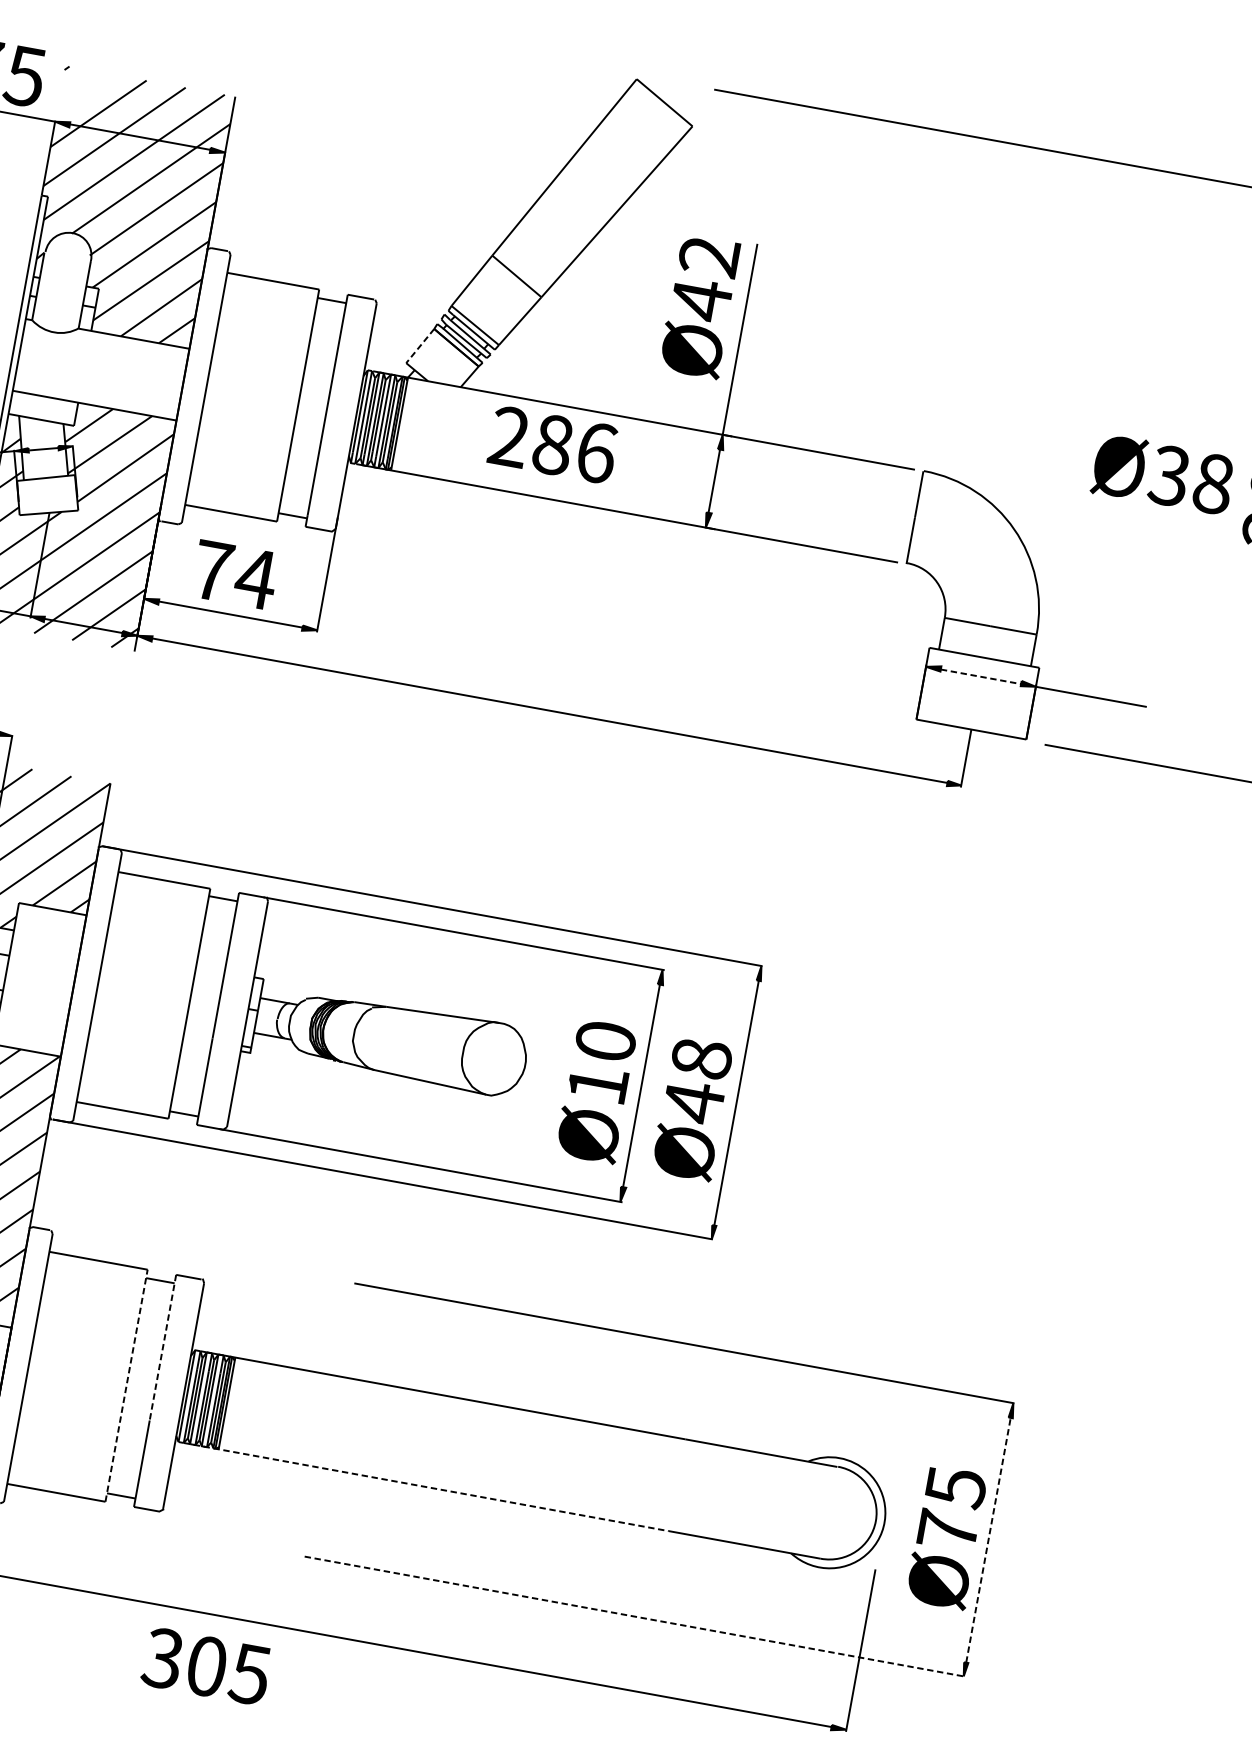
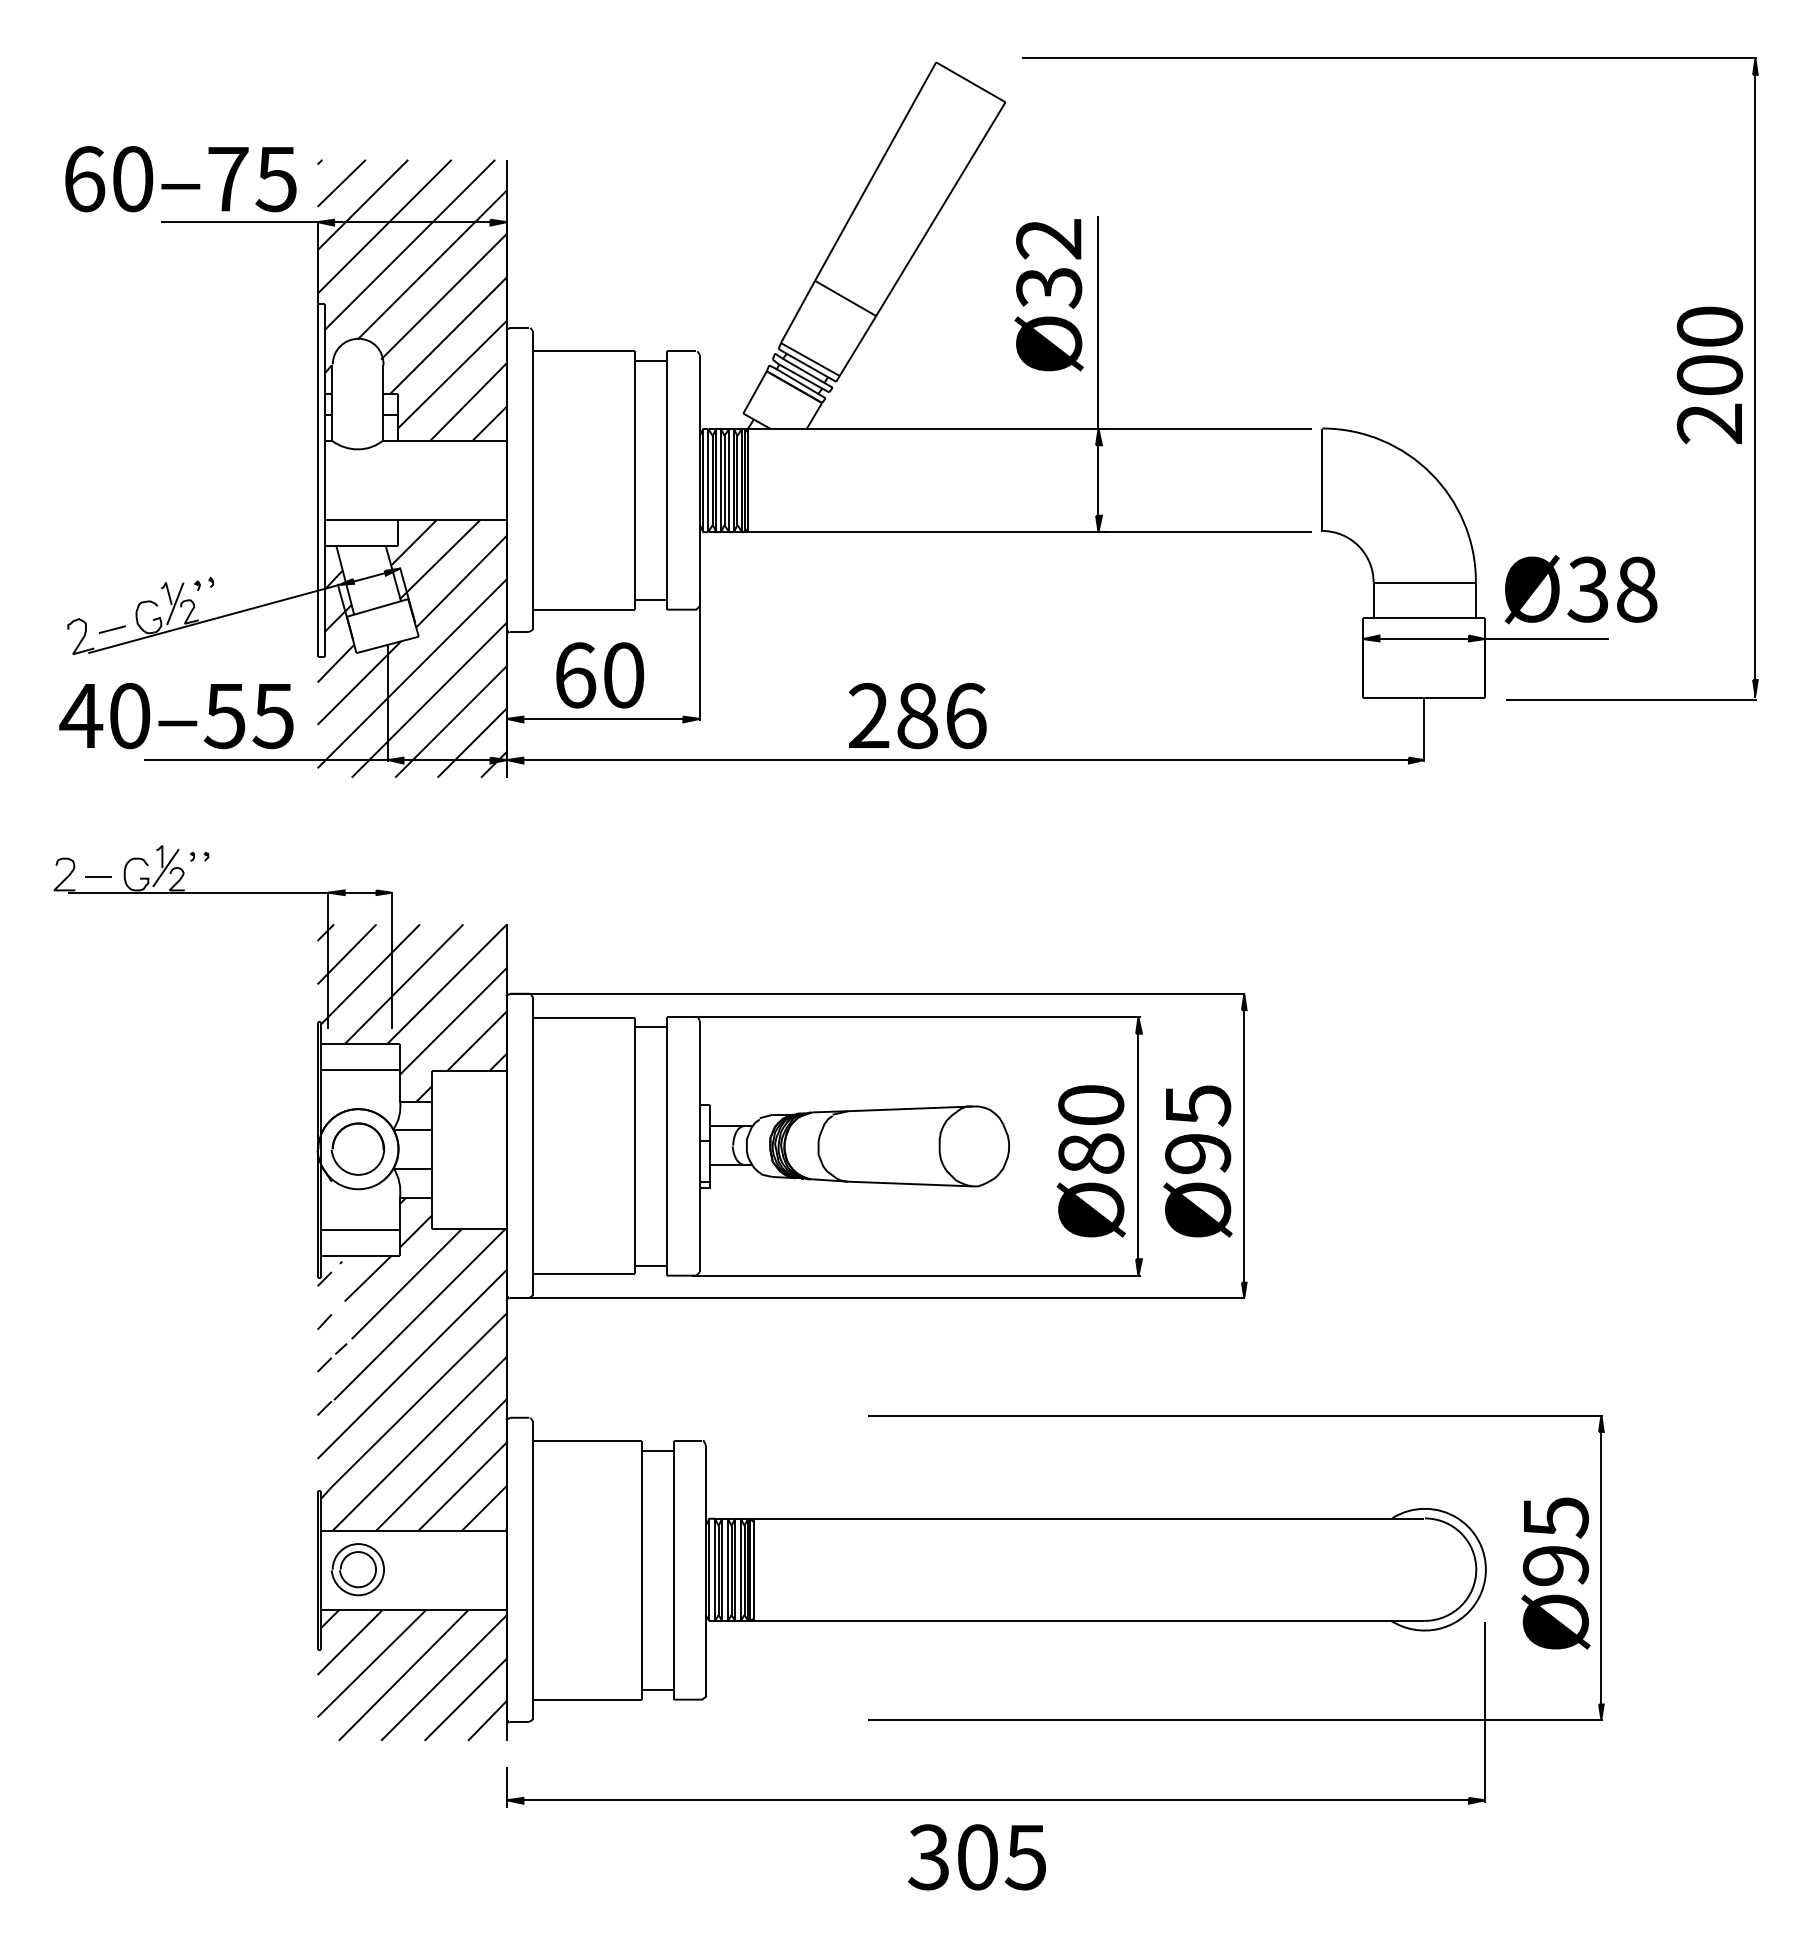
line: (82, 90) -> (341, 183), added
text: (701, 299) -> (1049, 287), Ø42 -> Ø32
line: (419, 346) -> (754, 392), dashed -> solid
text: (552, 445) -> (917, 716), moved
text: (1162, 474) -> (1580, 589), moved
text: (235, 575) -> (600, 675), 74 -> 60
line: (981, 677) -> (1424, 639), dashed -> solid
text: (698, 1081) -> (1198, 1130), Ø48 -> Ø95
text: (598, 1084) -> (1091, 1153), Ø10 -> Ø80
line: (162, 1347) -> (673, 1522), dashed -> solid
line: (127, 1384) -> (642, 1569), dashed -> solid
line: (425, 1486) -> (984, 1620), dashed -> solid
text: (947, 1530) -> (1555, 1565), Ø75 -> Ø95
line: (988, 1539) -> (1601, 1567), dashed -> solid
line: (635, 1616) -> (1235, 1719), dashed -> solid
text: (205, 1666) -> (976, 1857), moved

